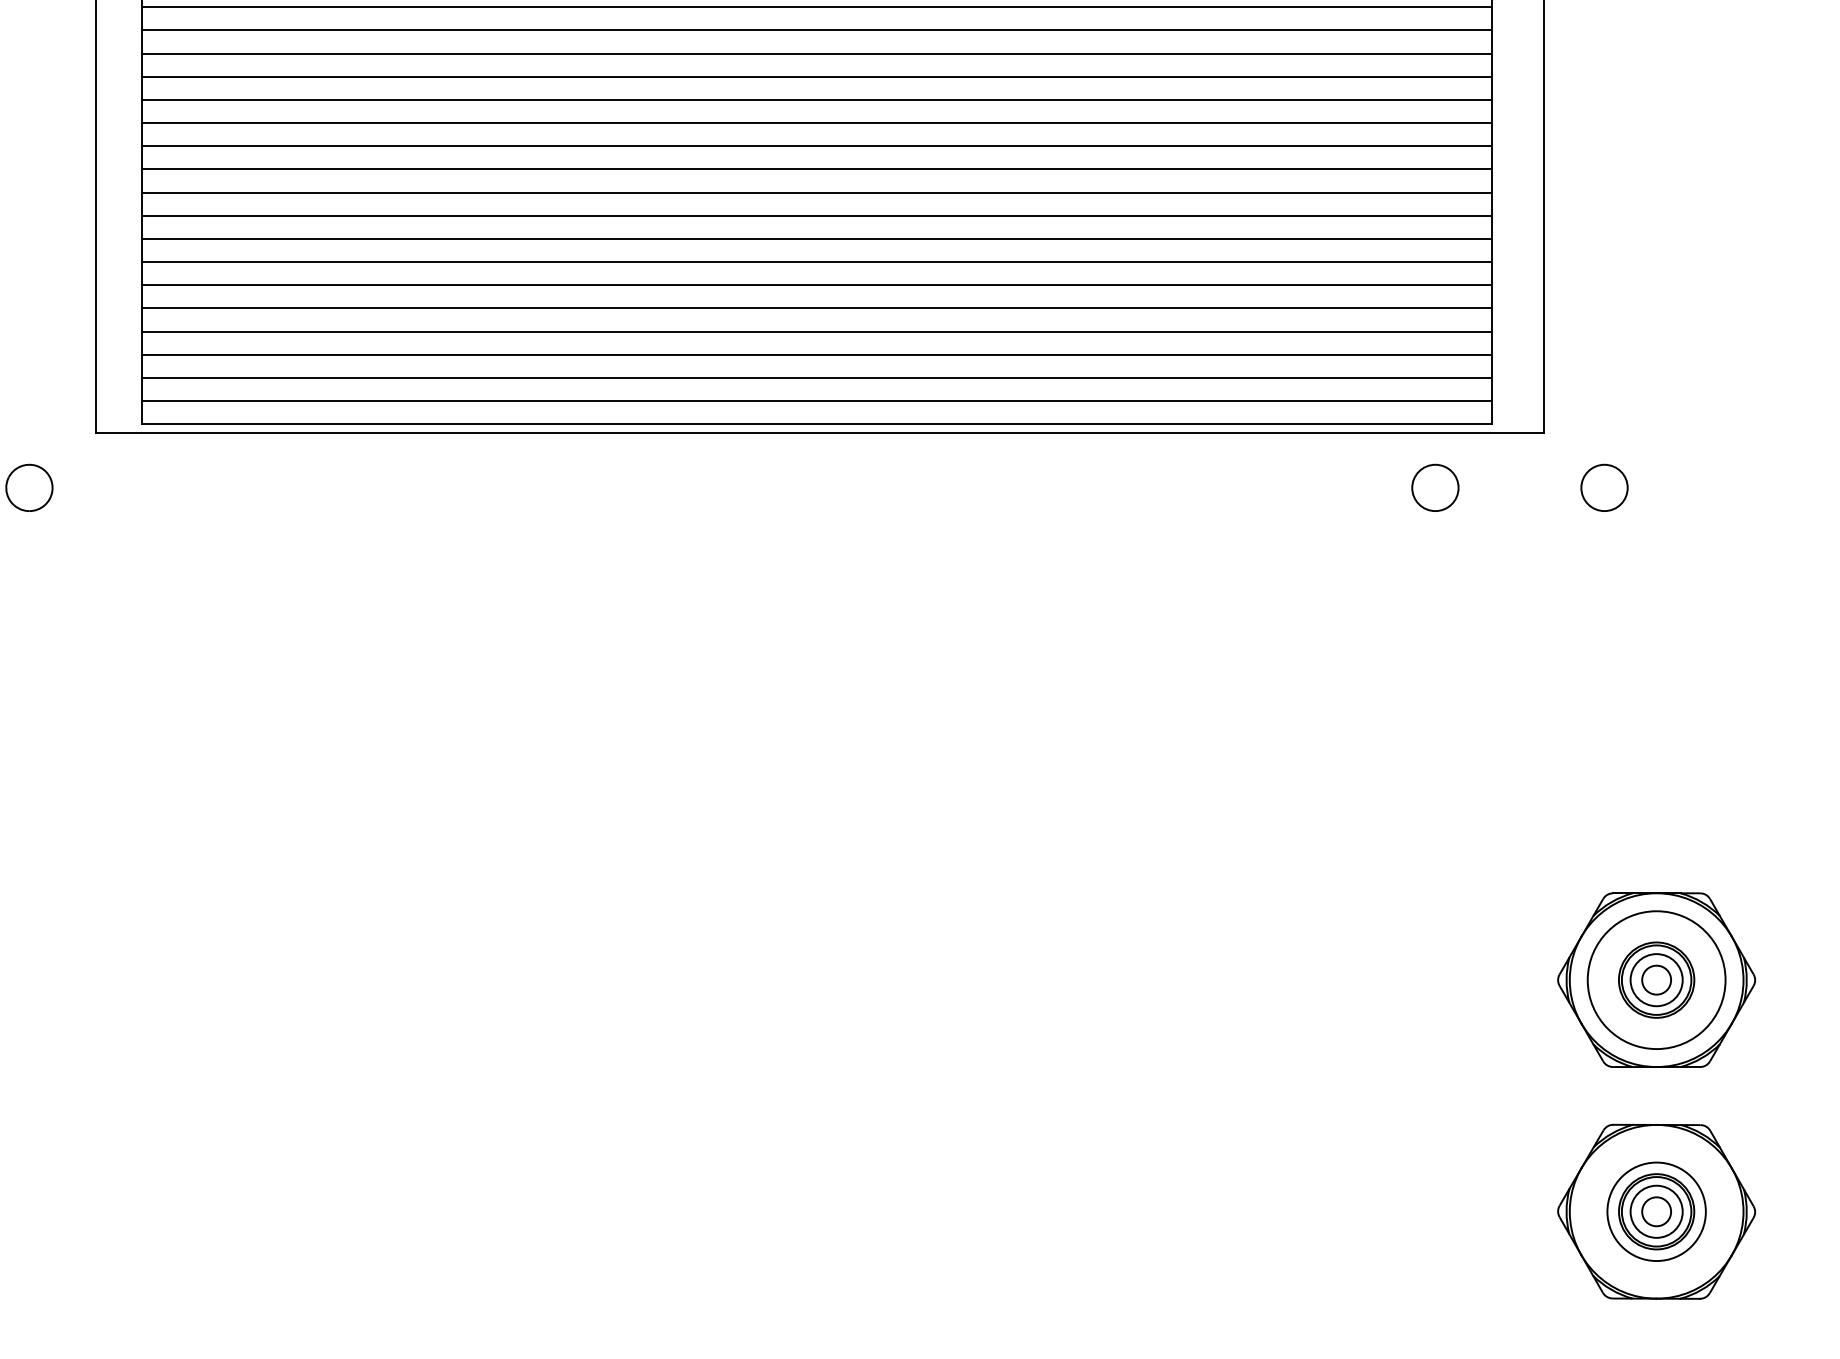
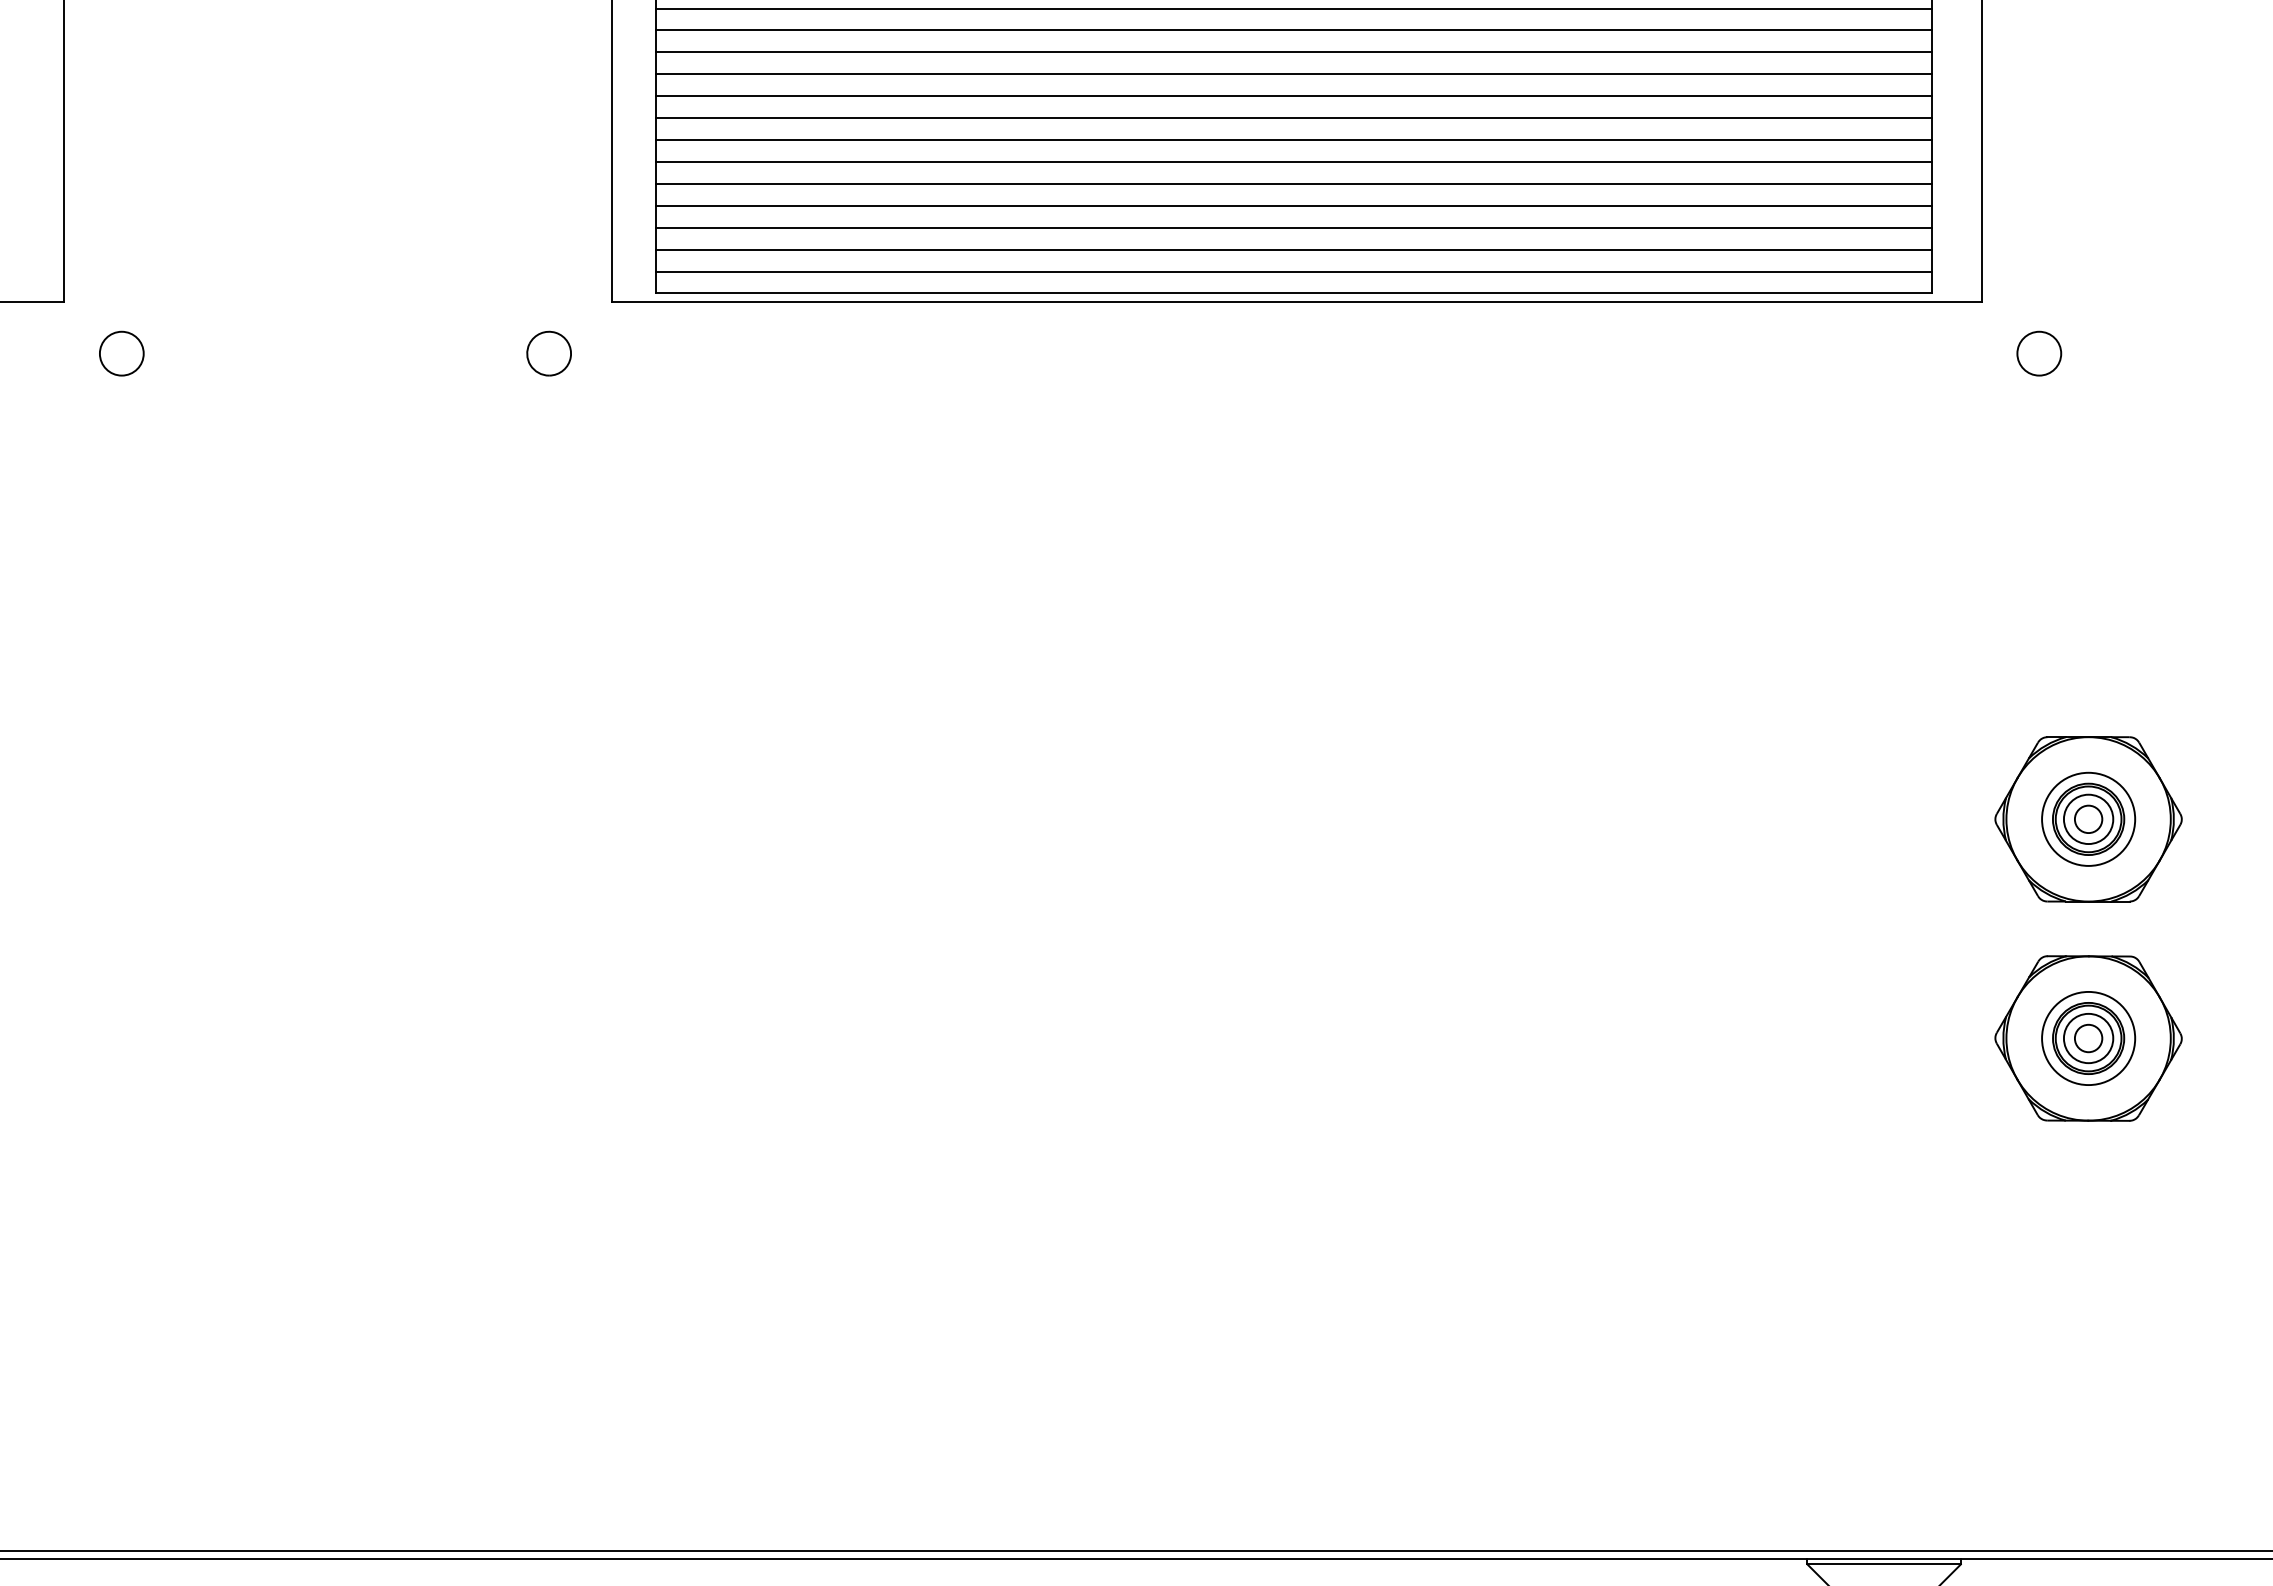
circle: (1435, 487) -> (1879, 353), removed
circle: (1656, 979) -> (2088, 818), size x0.71

